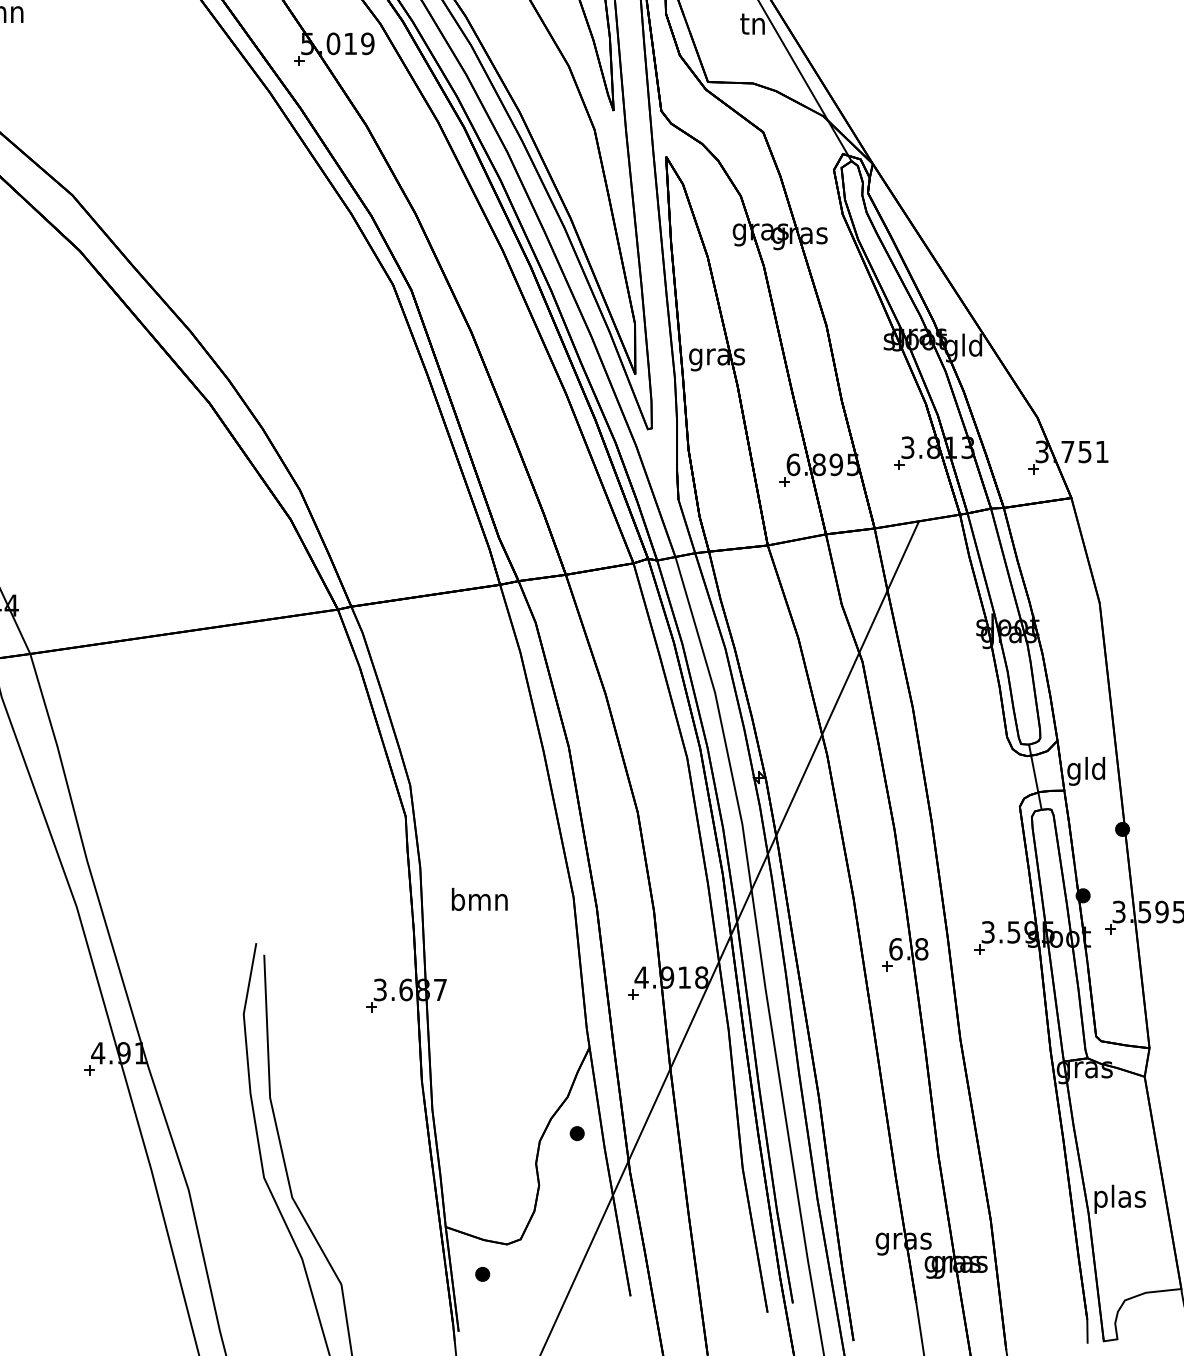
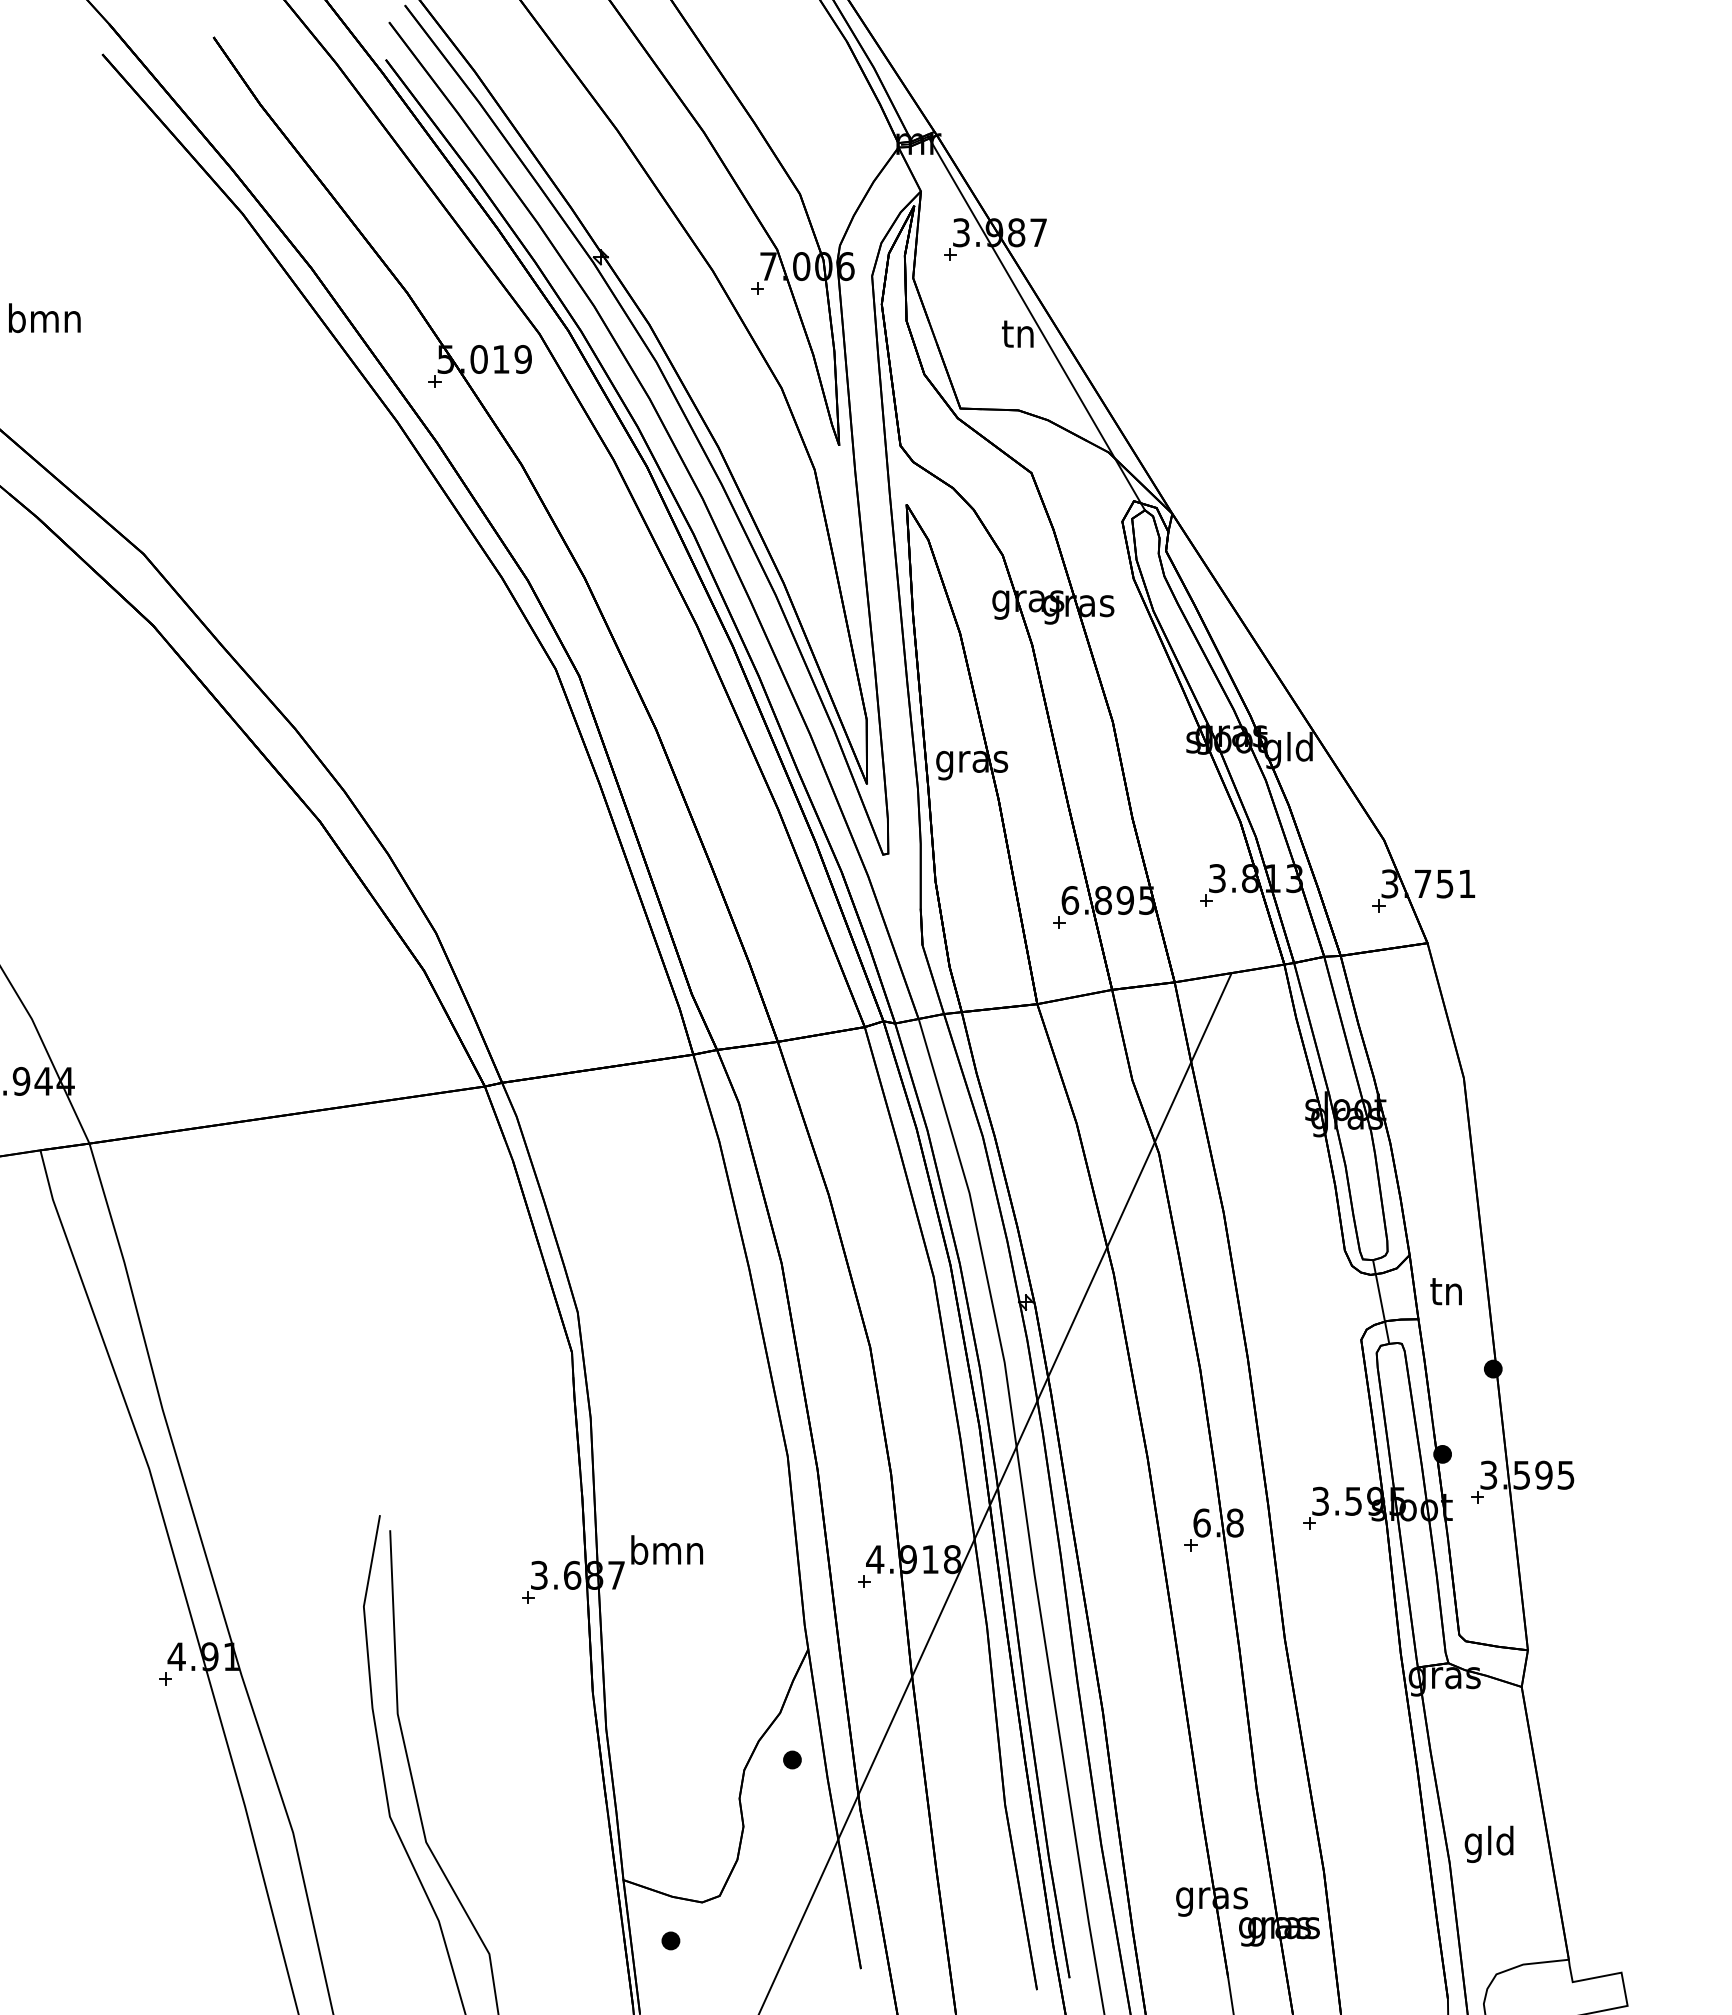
text: (1086, 771) -> (1446, 1294), gld -> tn
text: (479, 899) -> (666, 1549), moved
text: (1120, 1199) -> (1490, 1844), plas -> gld

